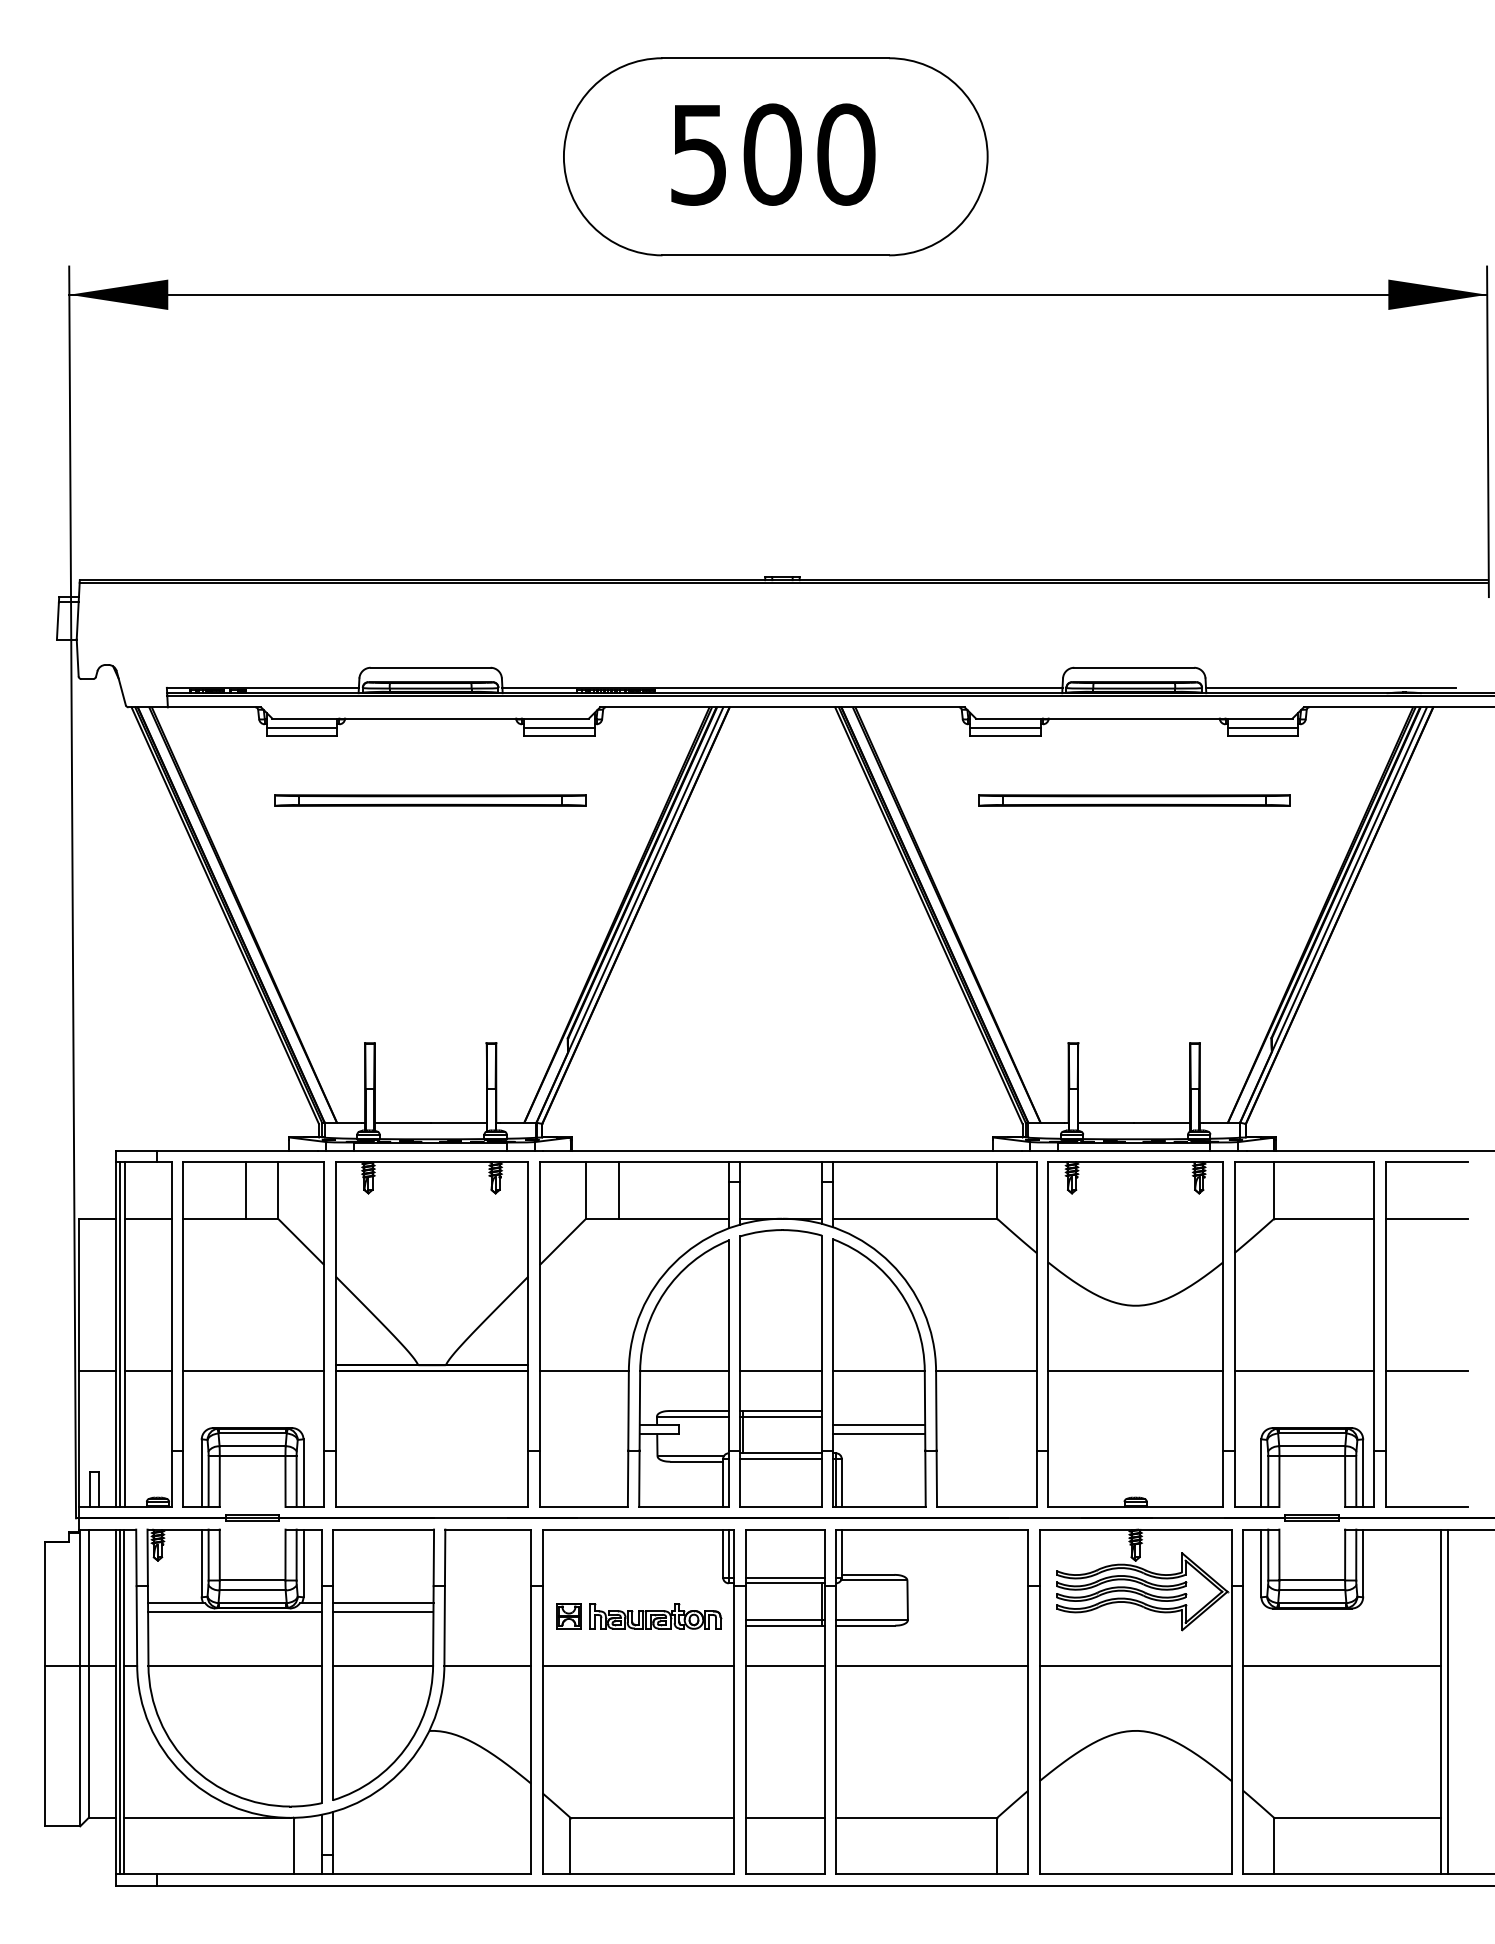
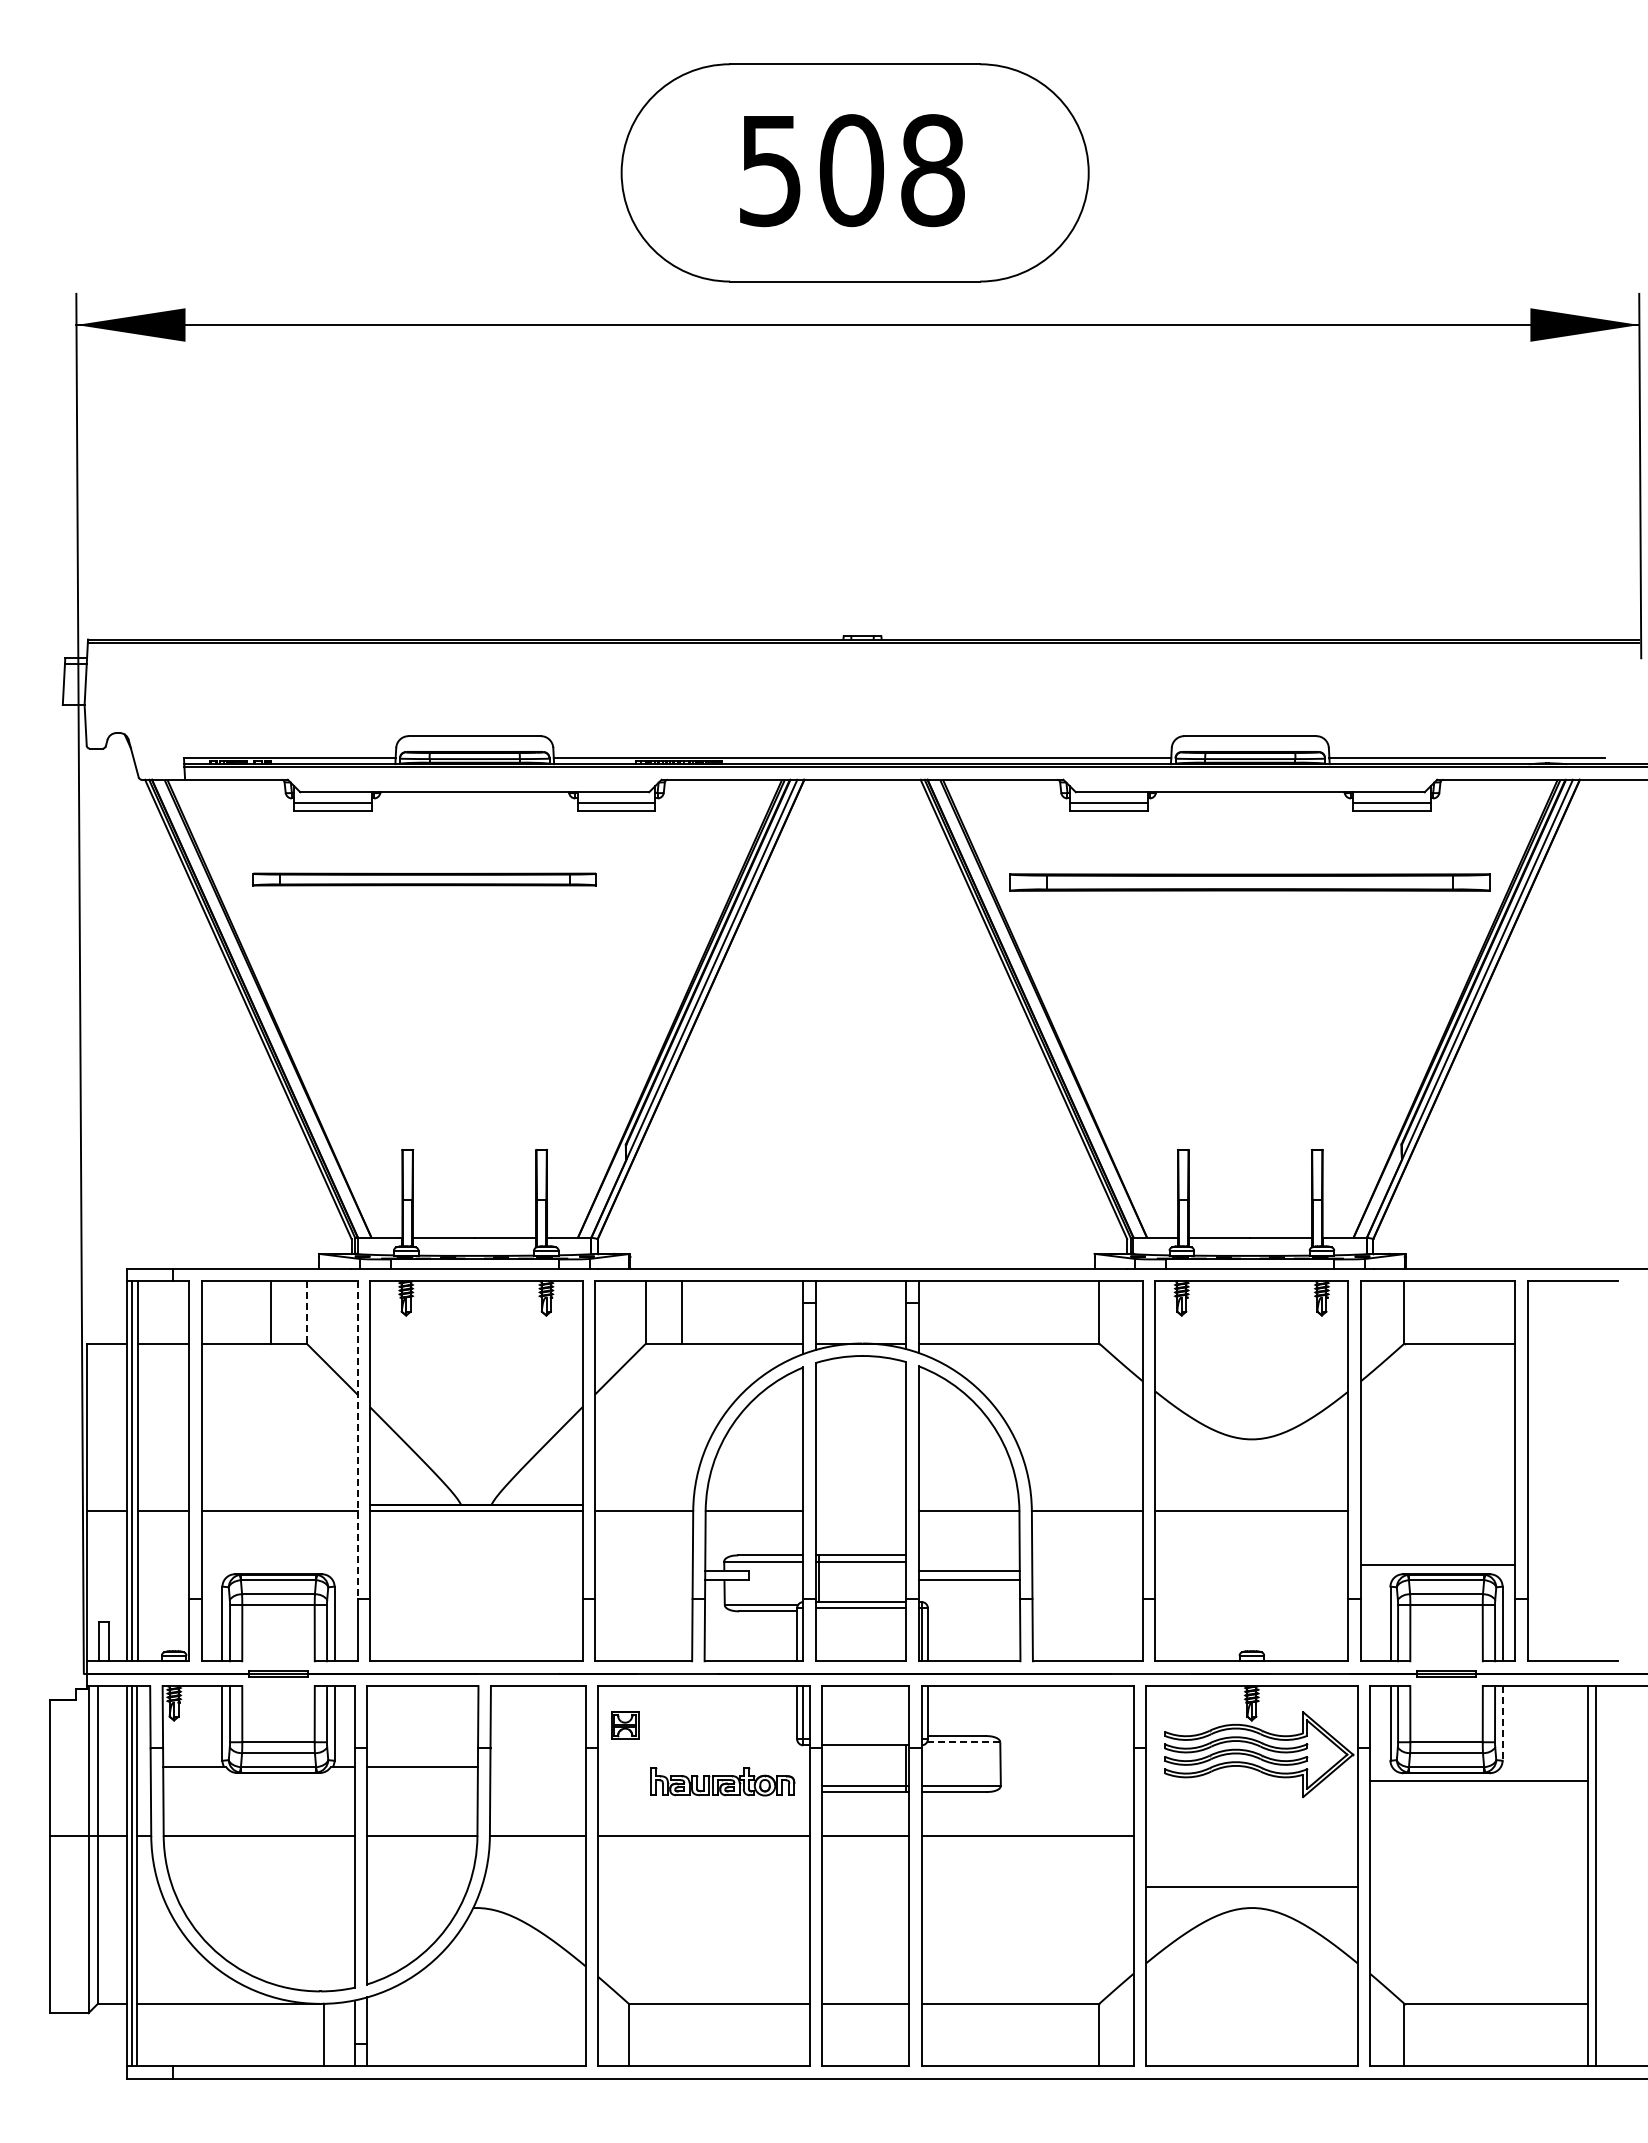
text: (846, 154) -> (933, 170), 500 -> 508
part: (430, 800) -> (424, 879), moved
part: (1134, 800) -> (1250, 882), size x1.4
line: (278, 1190) -> (306, 1312), solid -> dashed
line: (1426, 1218) -> (1572, 1343), removed
line: (324, 1306) -> (357, 1440), solid -> dashed
line: (780, 1371) -> (860, 1511), removed
line: (1304, 1371) -> (1437, 1565), moved
line: (1426, 1371) -> (1572, 1511), removed
line: (1363, 1563) -> (1502, 1723), solid -> dashed
line: (785, 1578) -> (865, 1739), removed
line: (874, 1580) -> (963, 1742), solid -> dashed
line: (234, 1611) -> (258, 1776), removed
line: (382, 1611) -> (421, 1776), removed
part: (569, 1616) -> (625, 1725), moved
line: (1135, 1666) -> (1251, 1887), moved
line: (1342, 1666) -> (1479, 1781), moved

